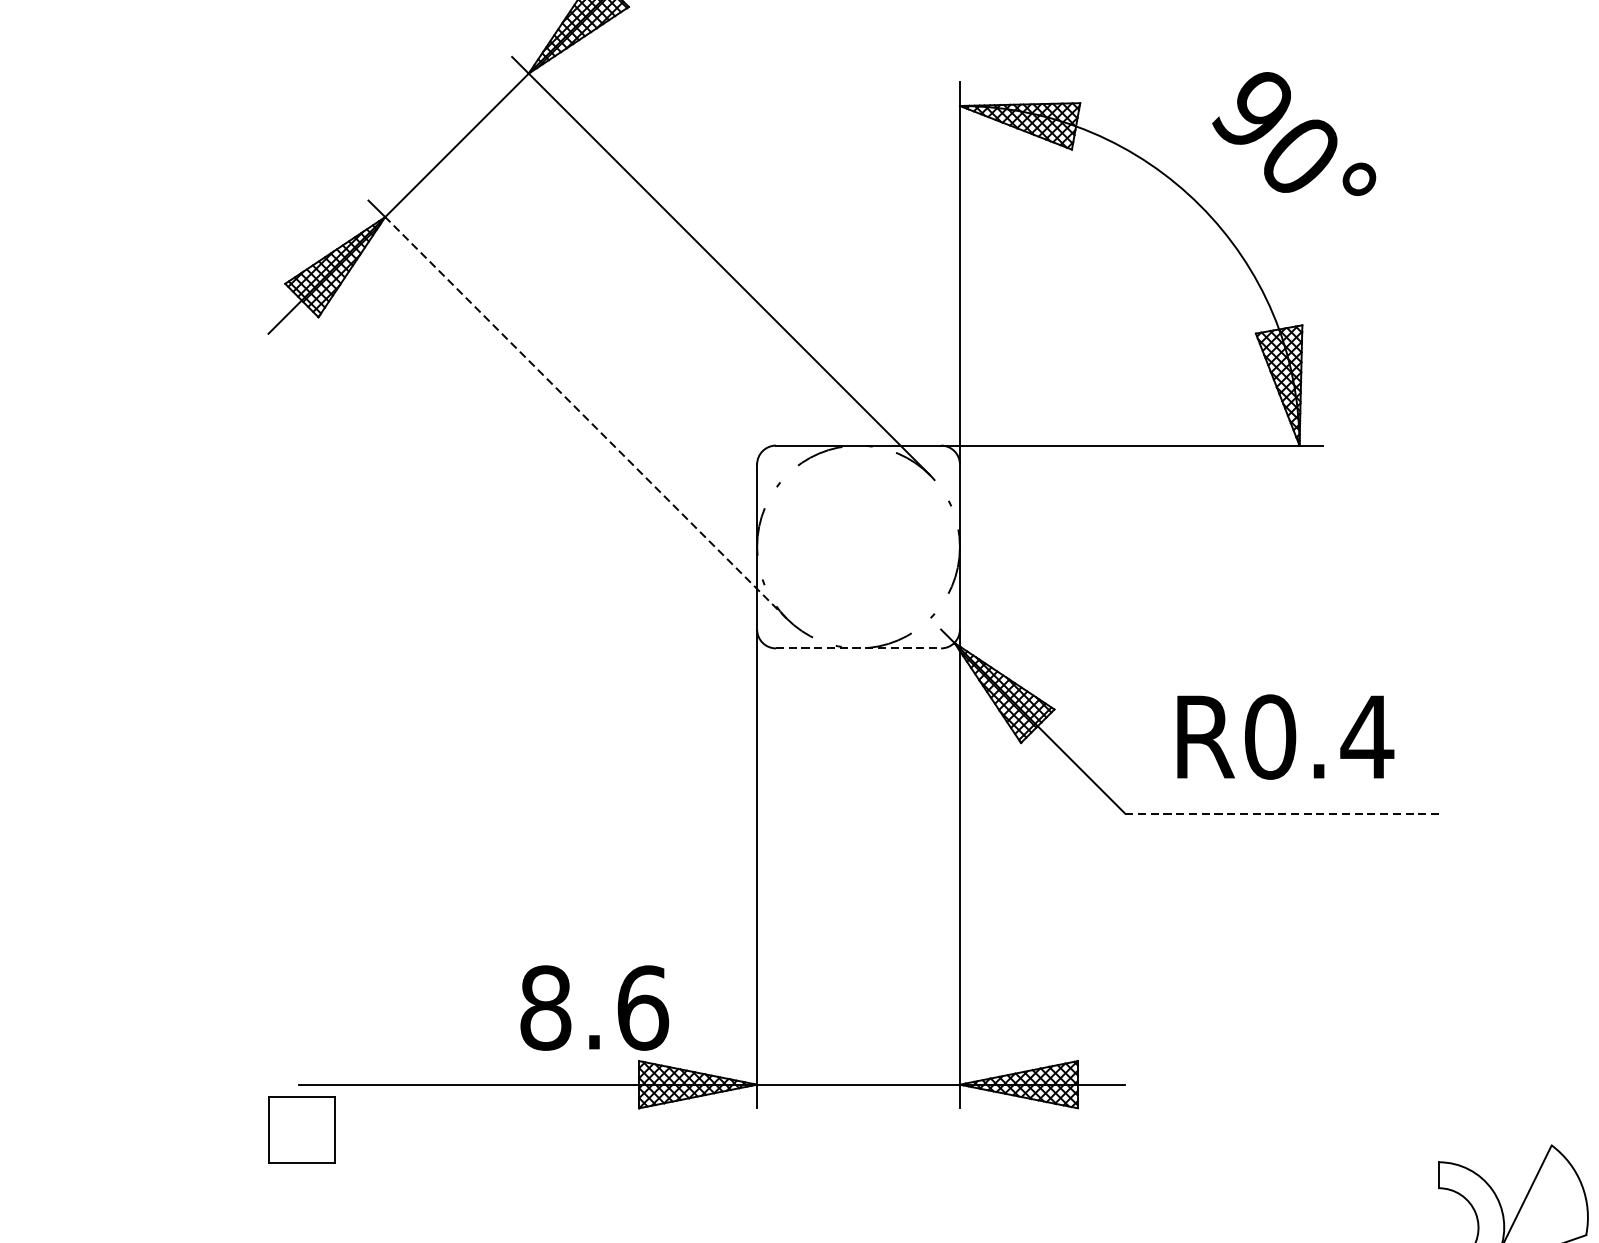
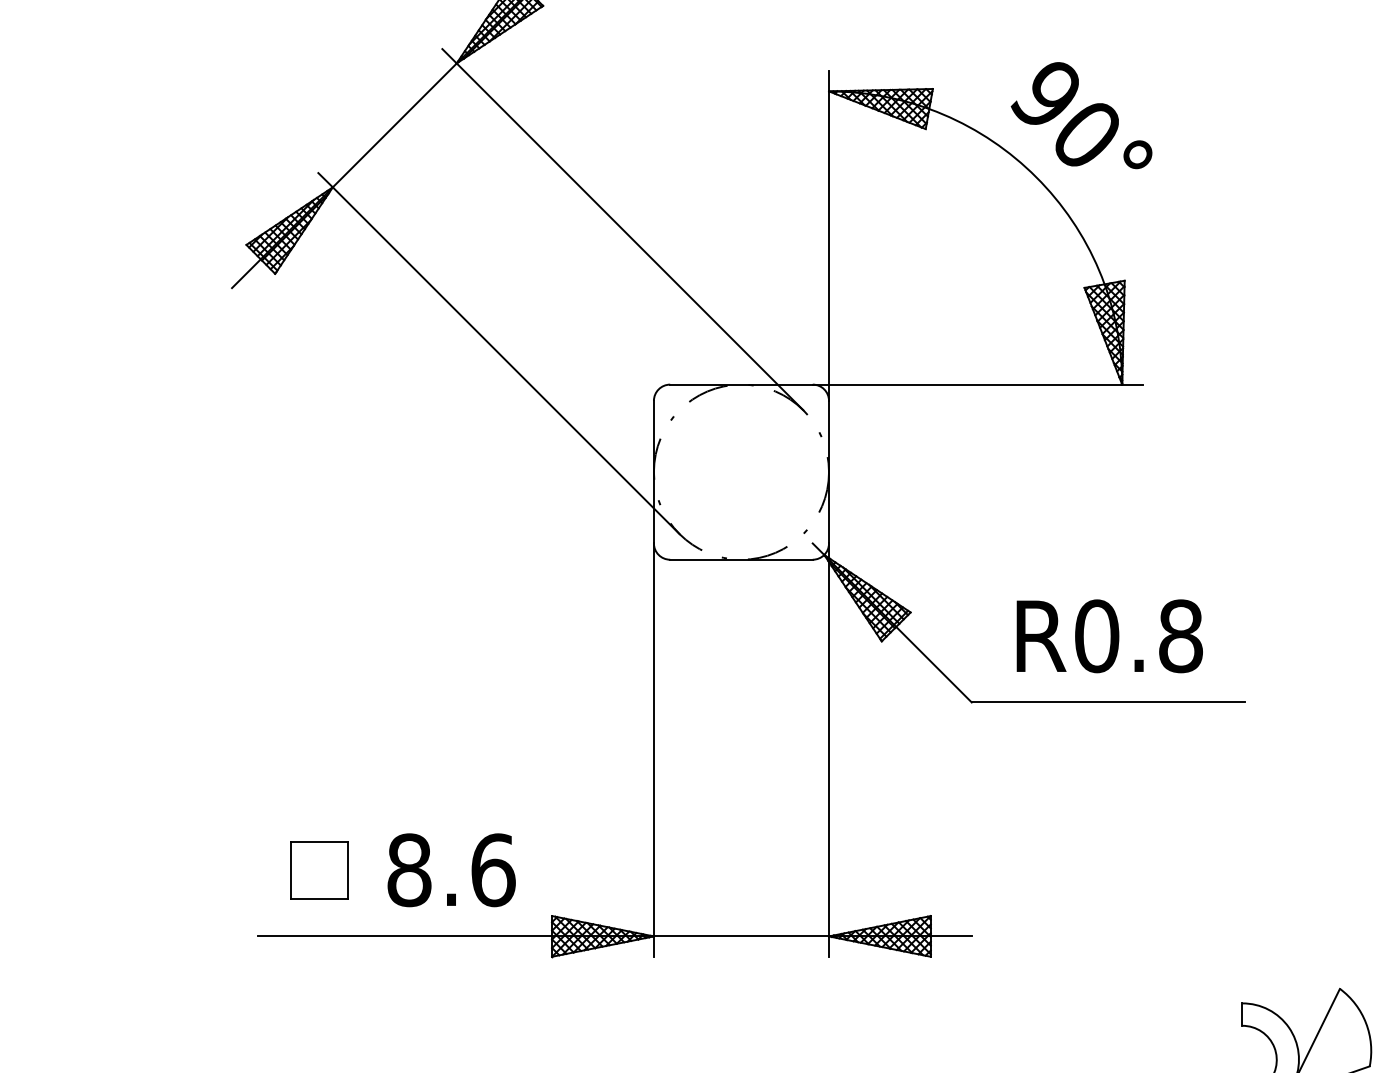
text: (1294, 133) -> (1081, 115), moved
line: (585, 417) -> (505, 360), dashed -> solid
line: (858, 648) -> (741, 559), dashed -> solid
text: (1367, 737) -> (1180, 636), R0.4 -> R0.8
line: (1283, 813) -> (1108, 702), dashed -> solid
text: (594, 1008) -> (451, 870), moved
part: (301, 1129) -> (319, 870), moved

